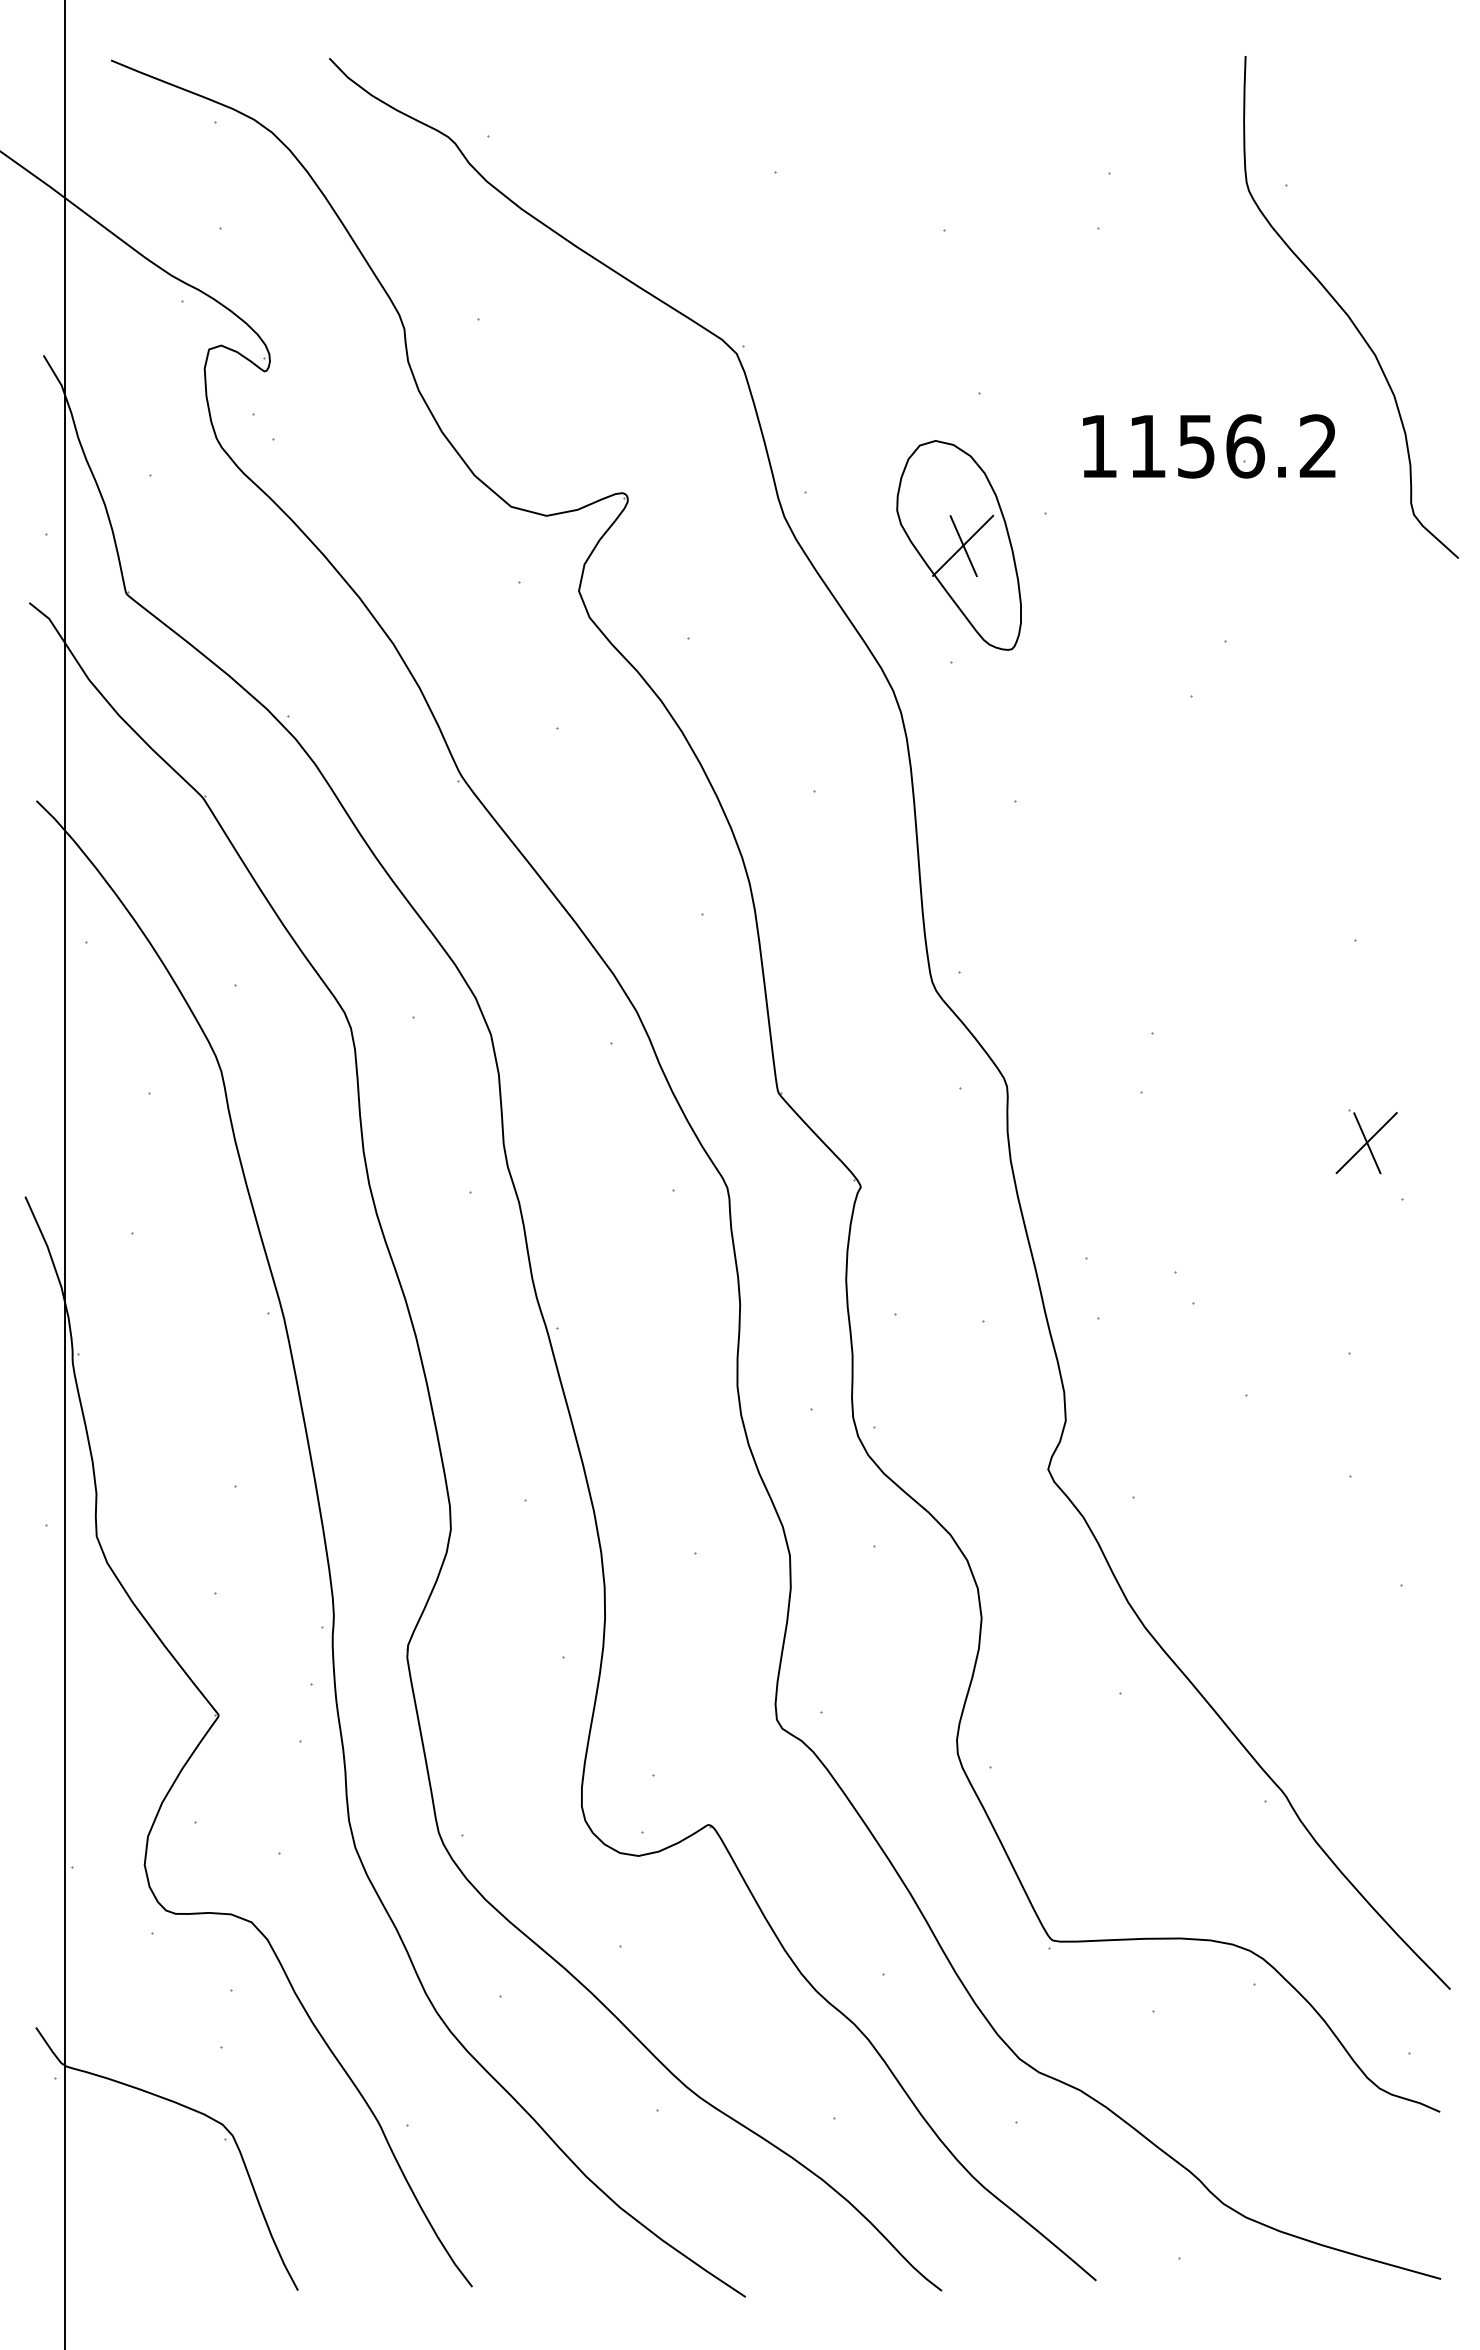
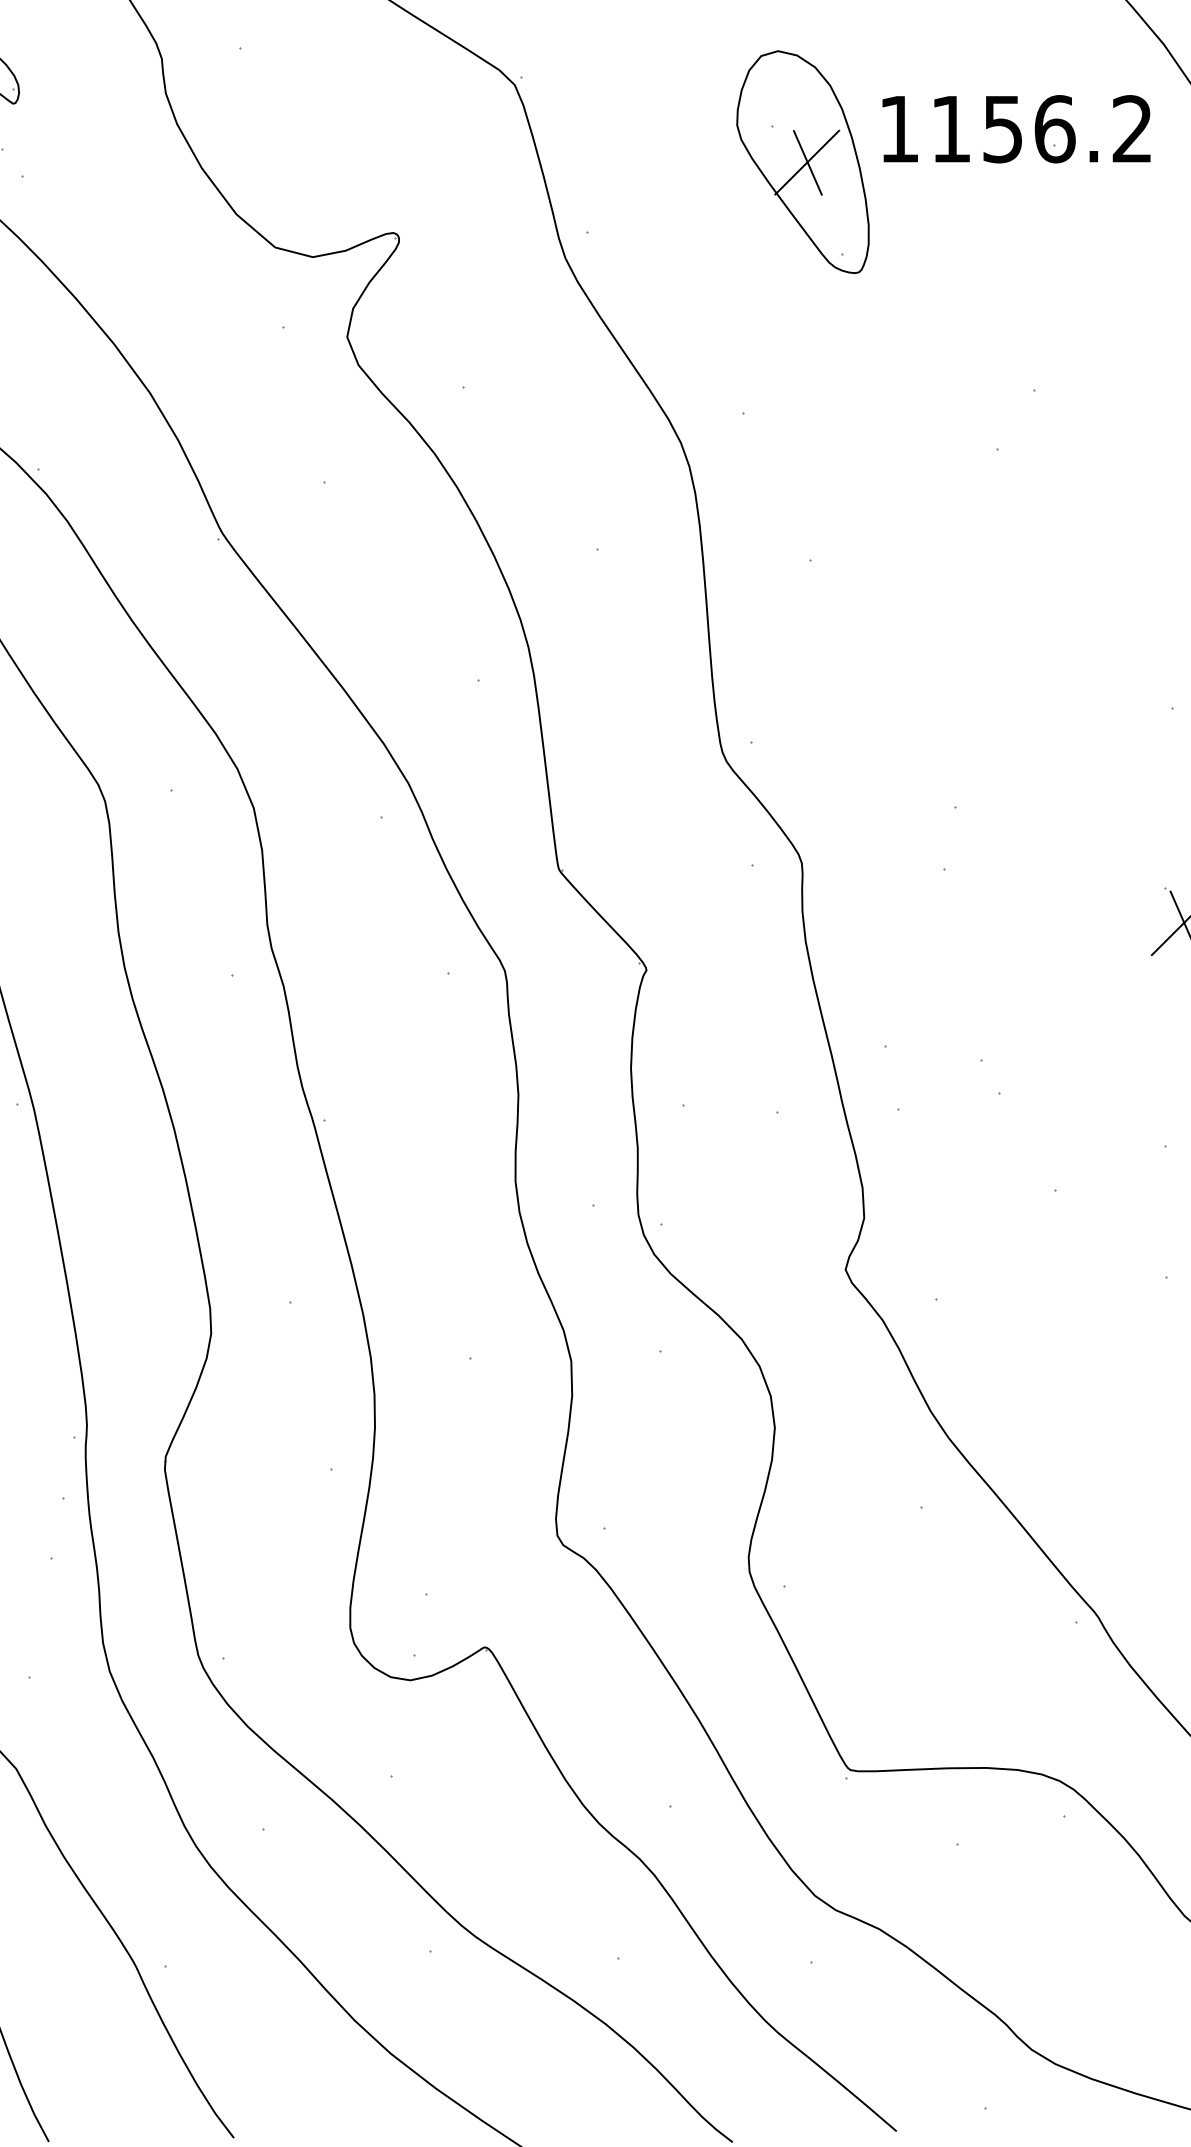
part: (1209, 446) -> (1016, 129), moved
part: (958, 545) -> (802, 162), moved

